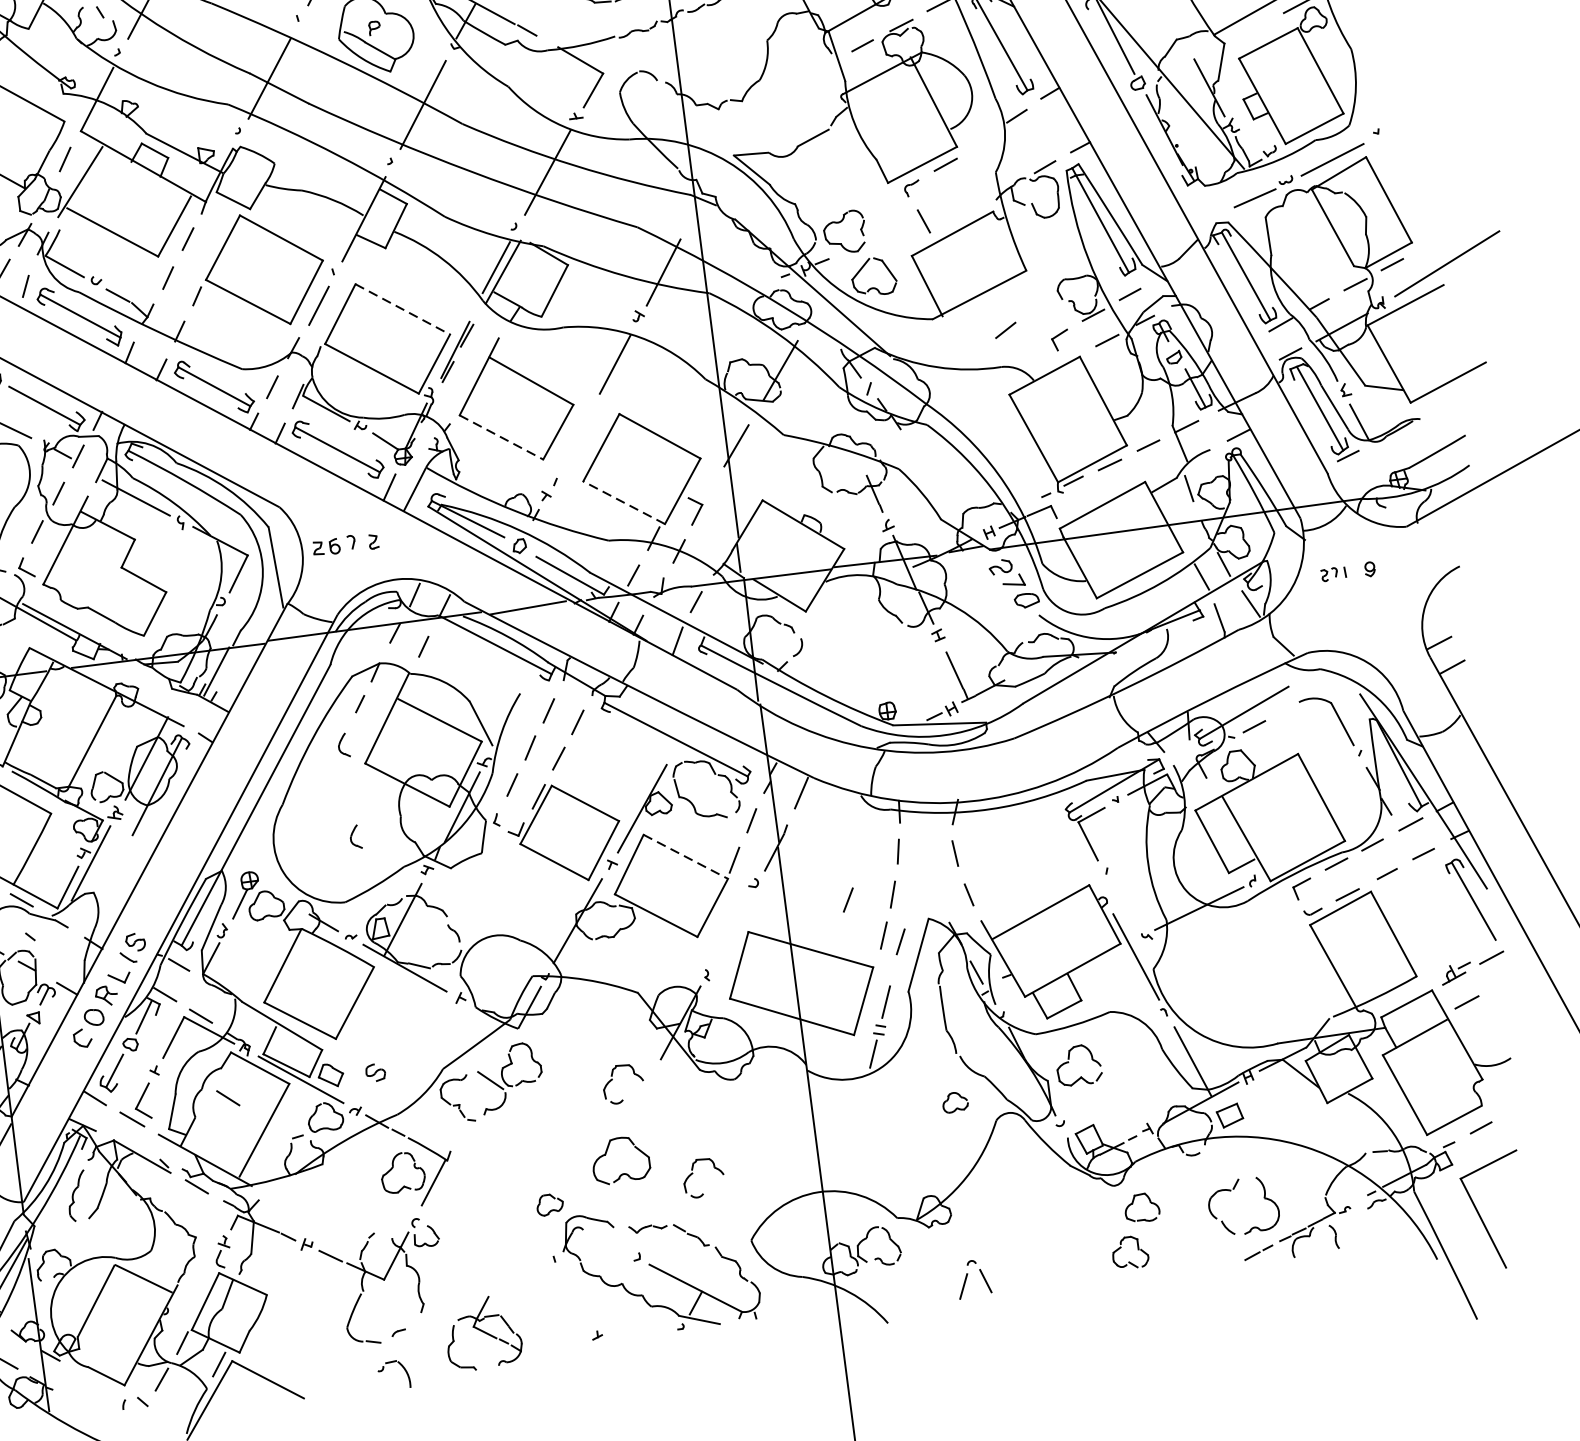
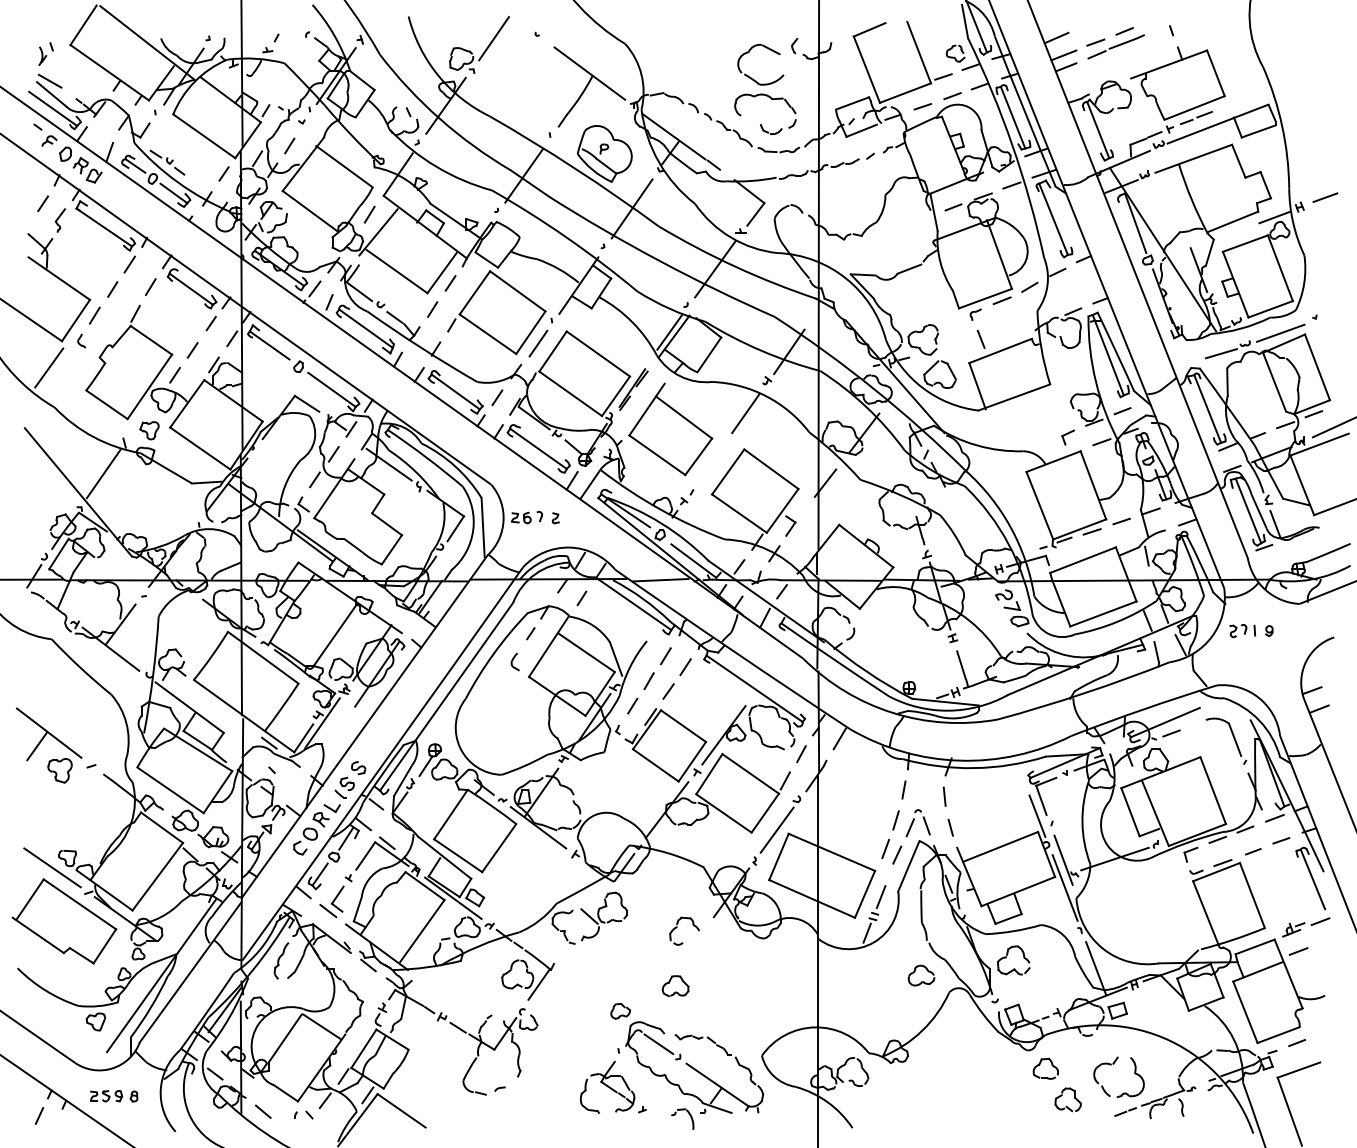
line: (403, 310) -> (598, 354), dashed -> solid
line: (1005, 329) -> (1029, 286), moved
line: (501, 437) -> (657, 455), dashed -> solid
line: (624, 502) -> (739, 513), dashed -> solid
part: (1333, 574) -> (1242, 631), size x1.43
part: (354, 836) -> (514, 728), removed
line: (685, 856) -> (750, 773), dashed -> solid
line: (1085, 862) -> (1037, 815), added
line: (848, 900) -> (863, 820), removed
line: (1128, 918) -> (1063, 859), added
line: (730, 928) -> (776, 829), added
part: (375, 1073) -> (358, 768), moved
line: (227, 1098) -> (262, 1111), moved
part: (955, 1102) -> (921, 975), size x1.43
part: (620, 1161) -> (675, 986), size x0.62
part: (693, 1173) -> (726, 1002), removed
line: (607, 1242) -> (658, 1043), added
part: (1128, 1260) -> (1066, 1105), moved
part: (972, 1279) -> (917, 823), moved
part: (482, 1331) -> (607, 1086), moved
part: (401, 1367) -> (688, 1114), moved

